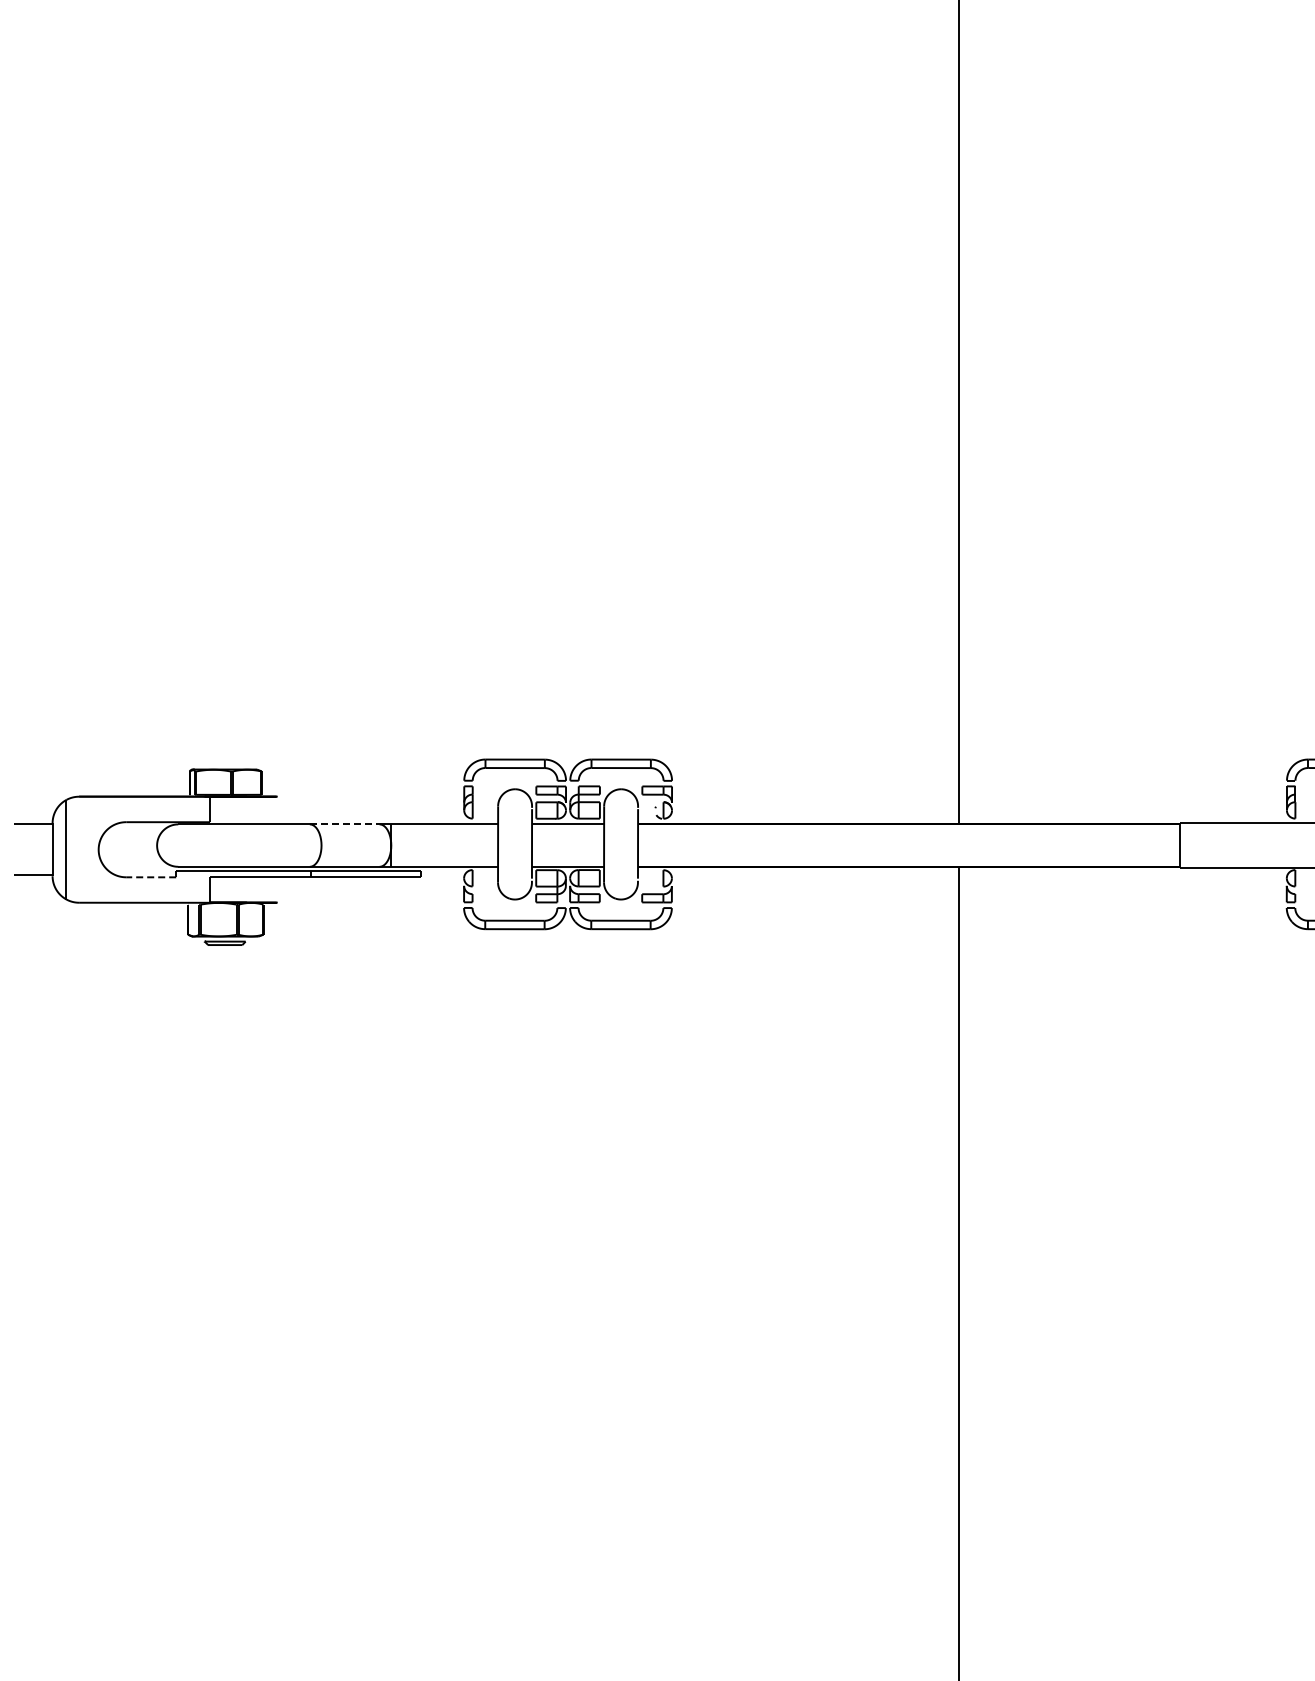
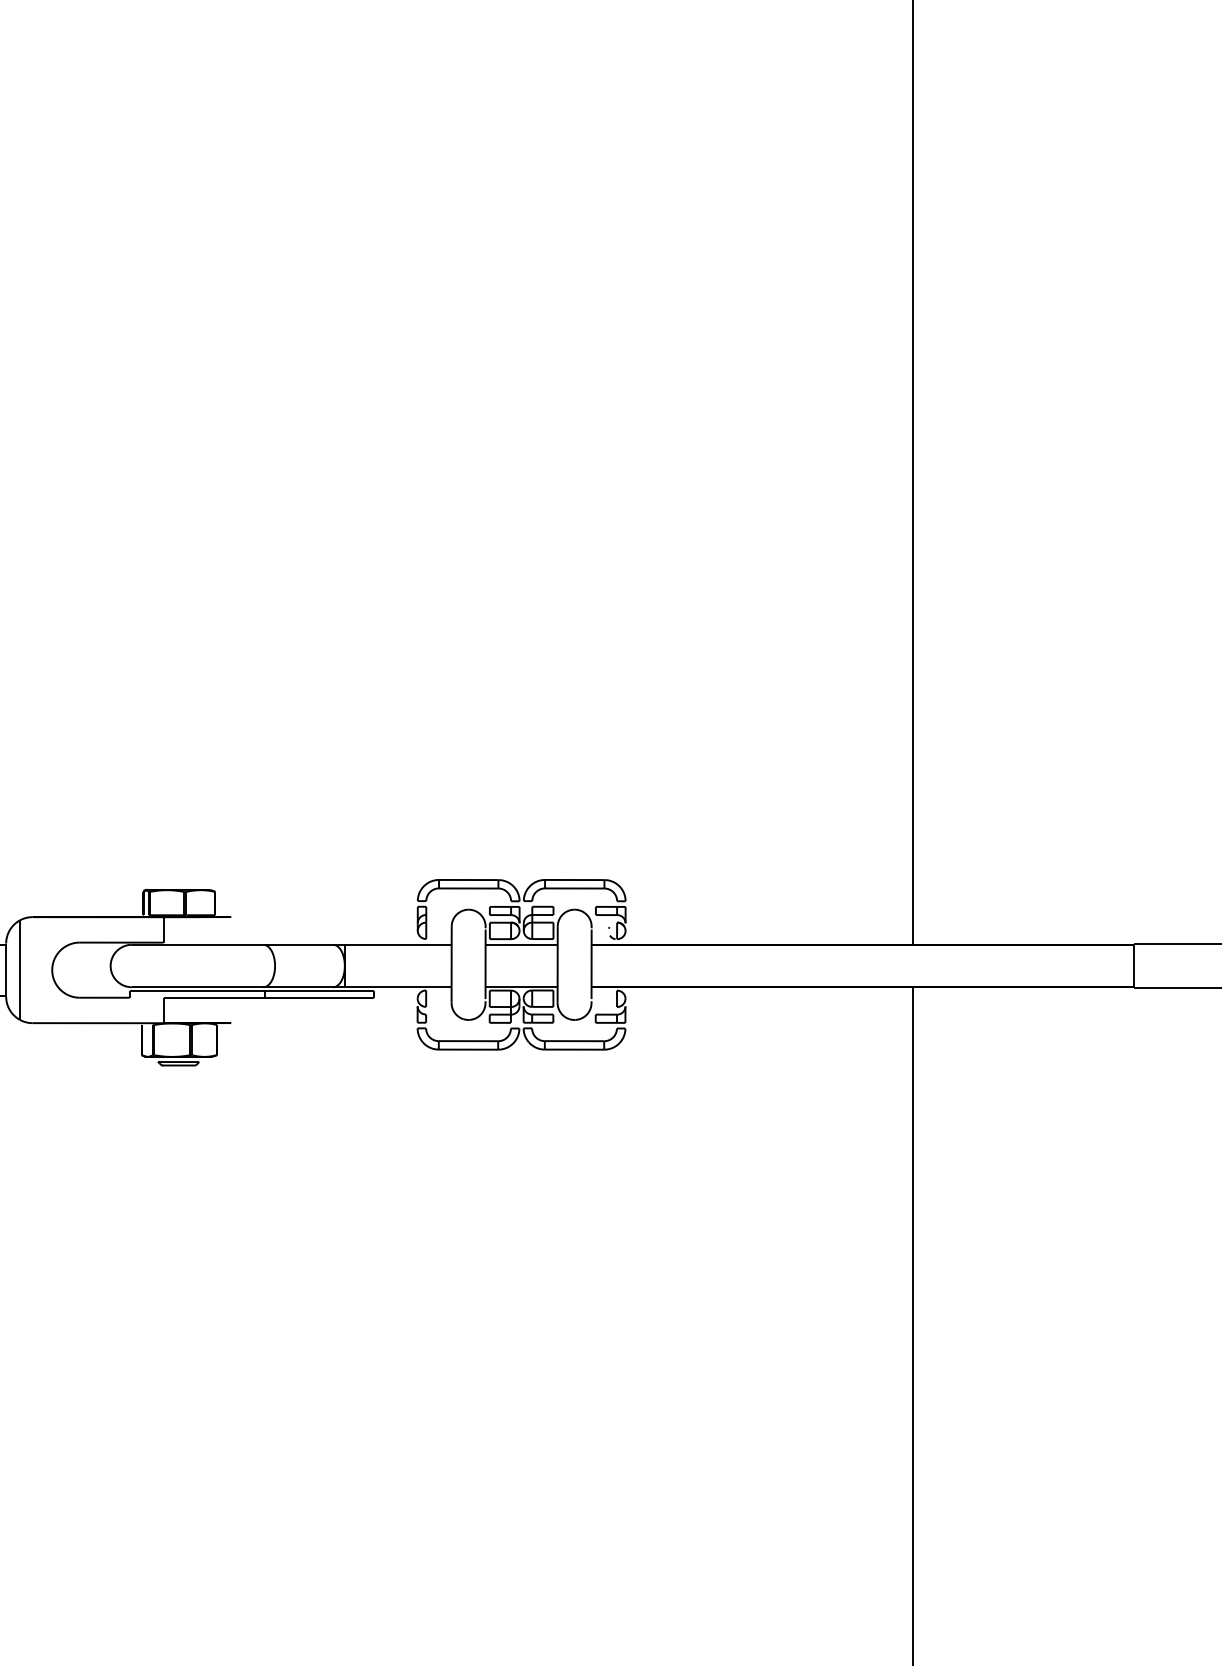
line: (344, 824) -> (298, 944), dashed -> solid
line: (151, 877) -> (105, 997), dashed -> solid

